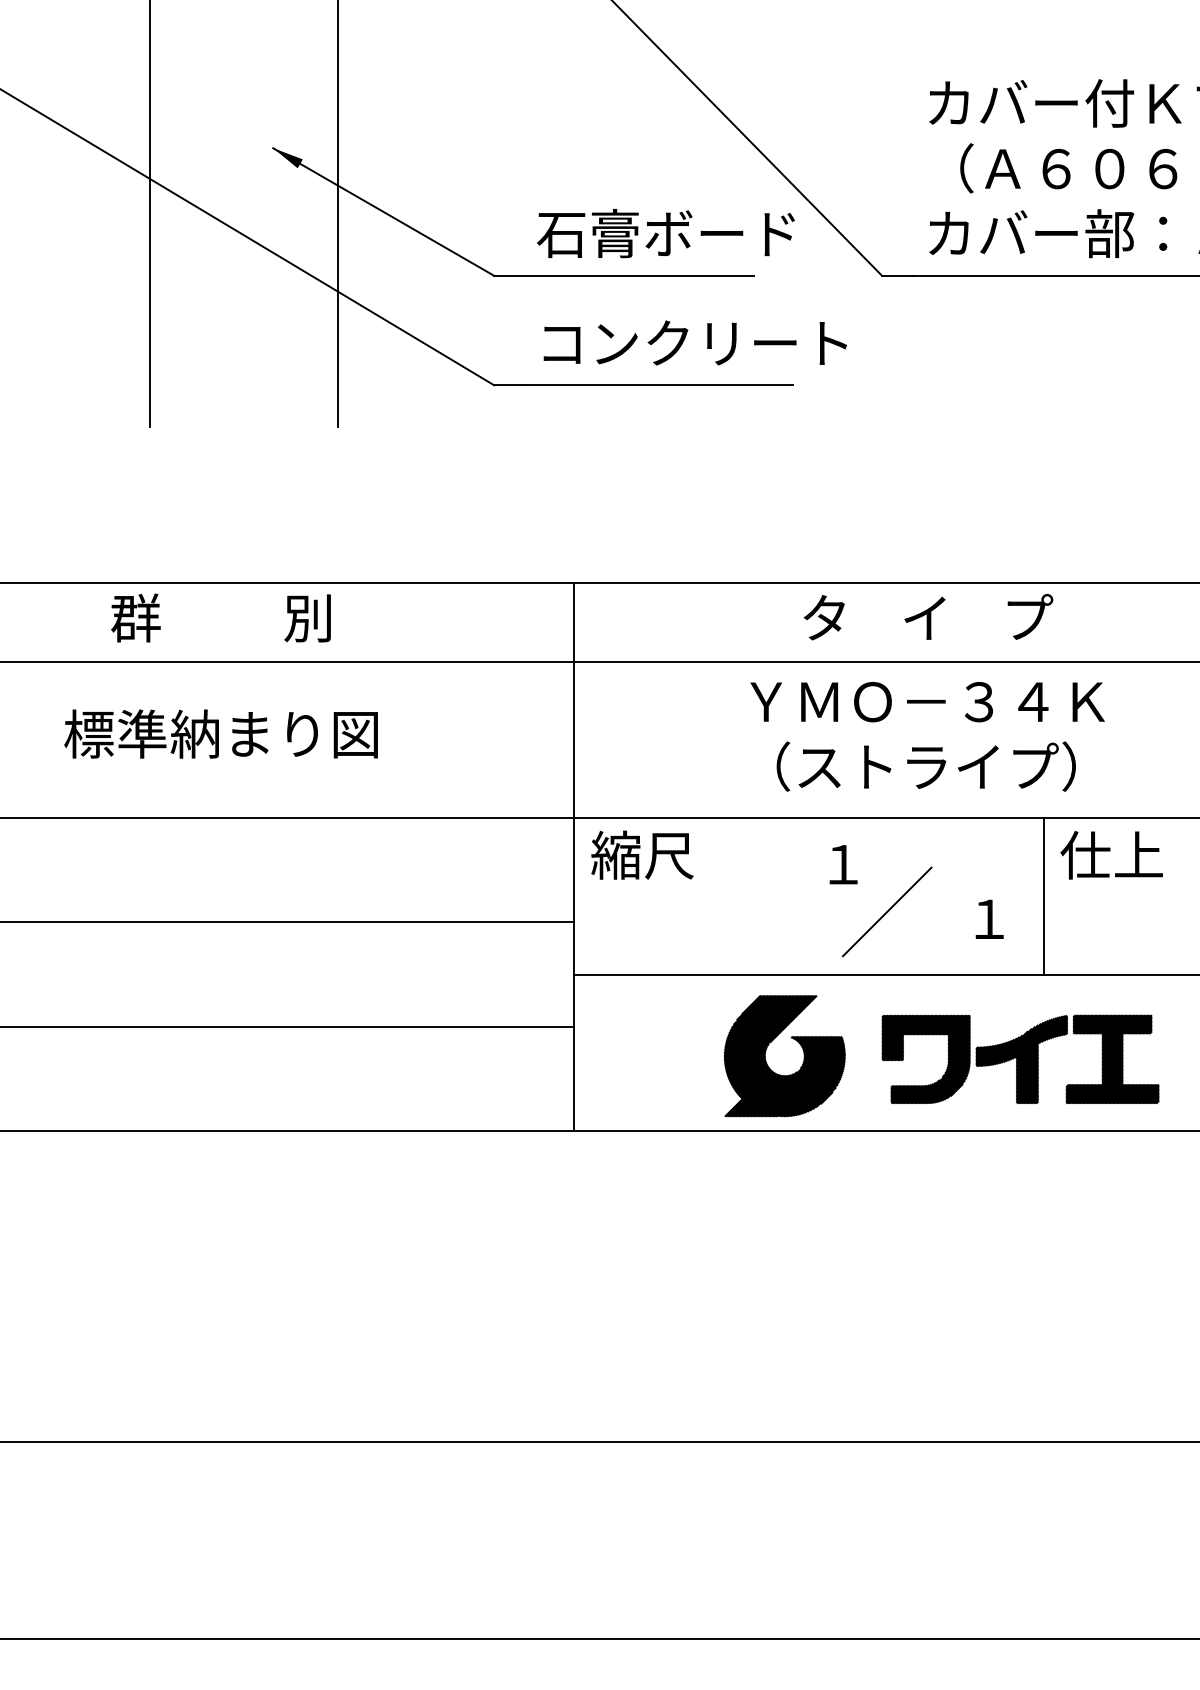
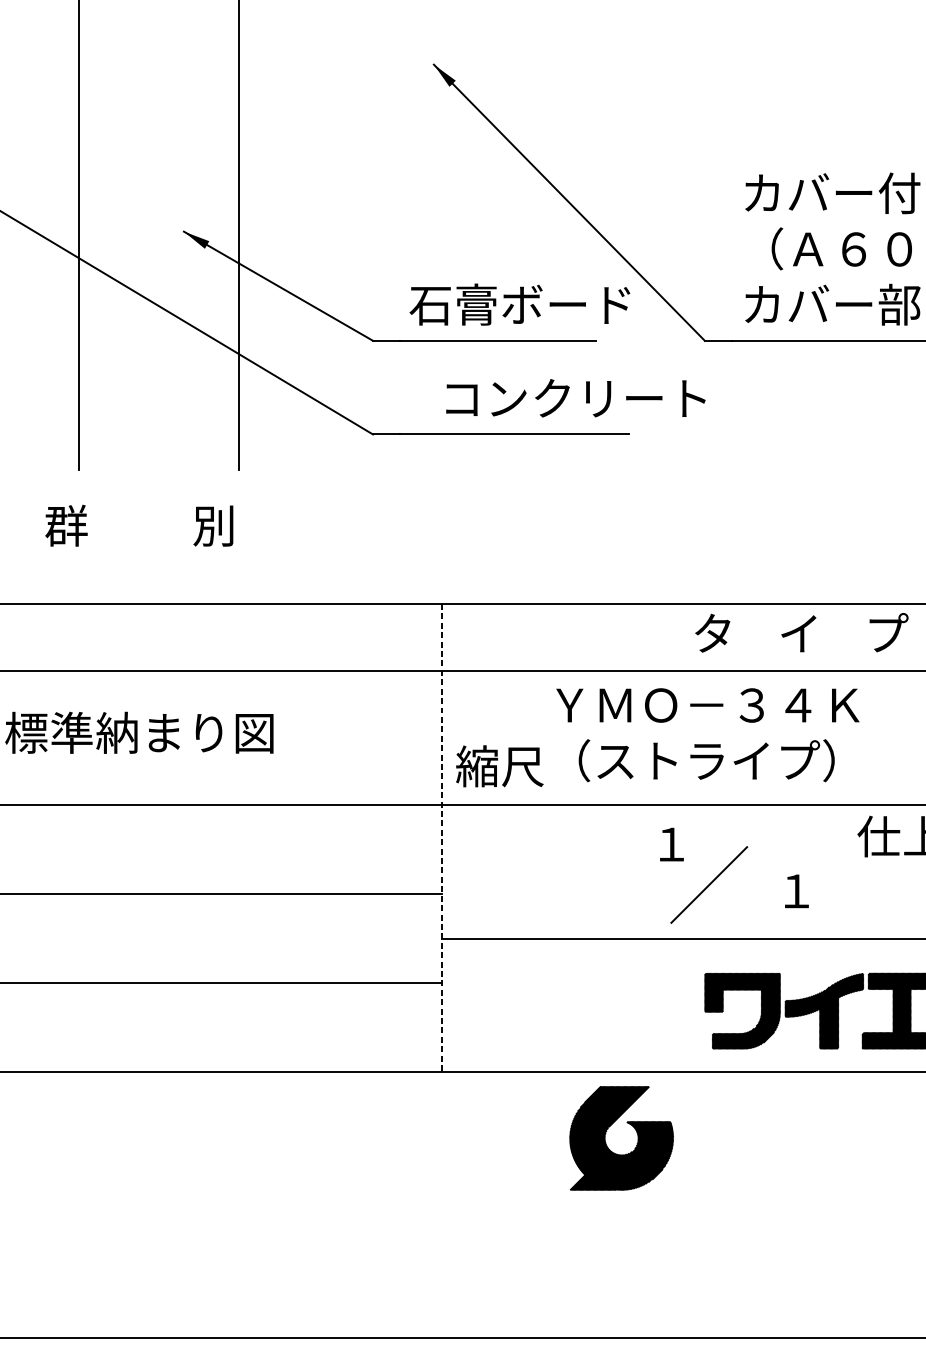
text: (694, 342) -> (575, 397), moved
text: (220, 617) -> (138, 525), moved
text: (928, 617) -> (801, 633), moved
text: (927, 736) -> (707, 734), moved
text: (642, 854) -> (499, 765), moved
line: (574, 857) -> (441, 838), solid -> dashed
line: (1043, 896) -> (842, 871), removed
part: (768, 1065) -> (607, 1146), moved

